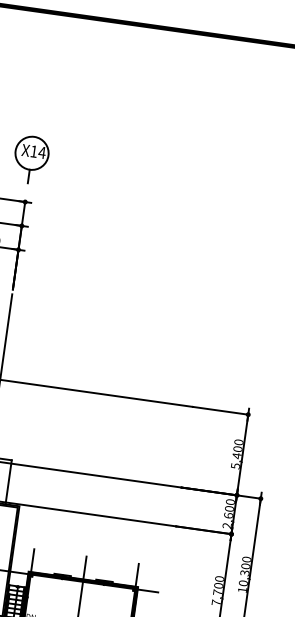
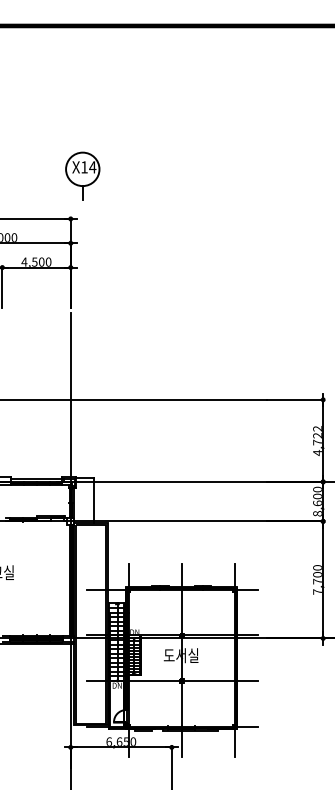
part: (30, 159) -> (82, 175), moved
text: (236, 454) -> (317, 441), 5,400 -> 4,722
text: (227, 525) -> (317, 513), 2,600 -> 8,600

